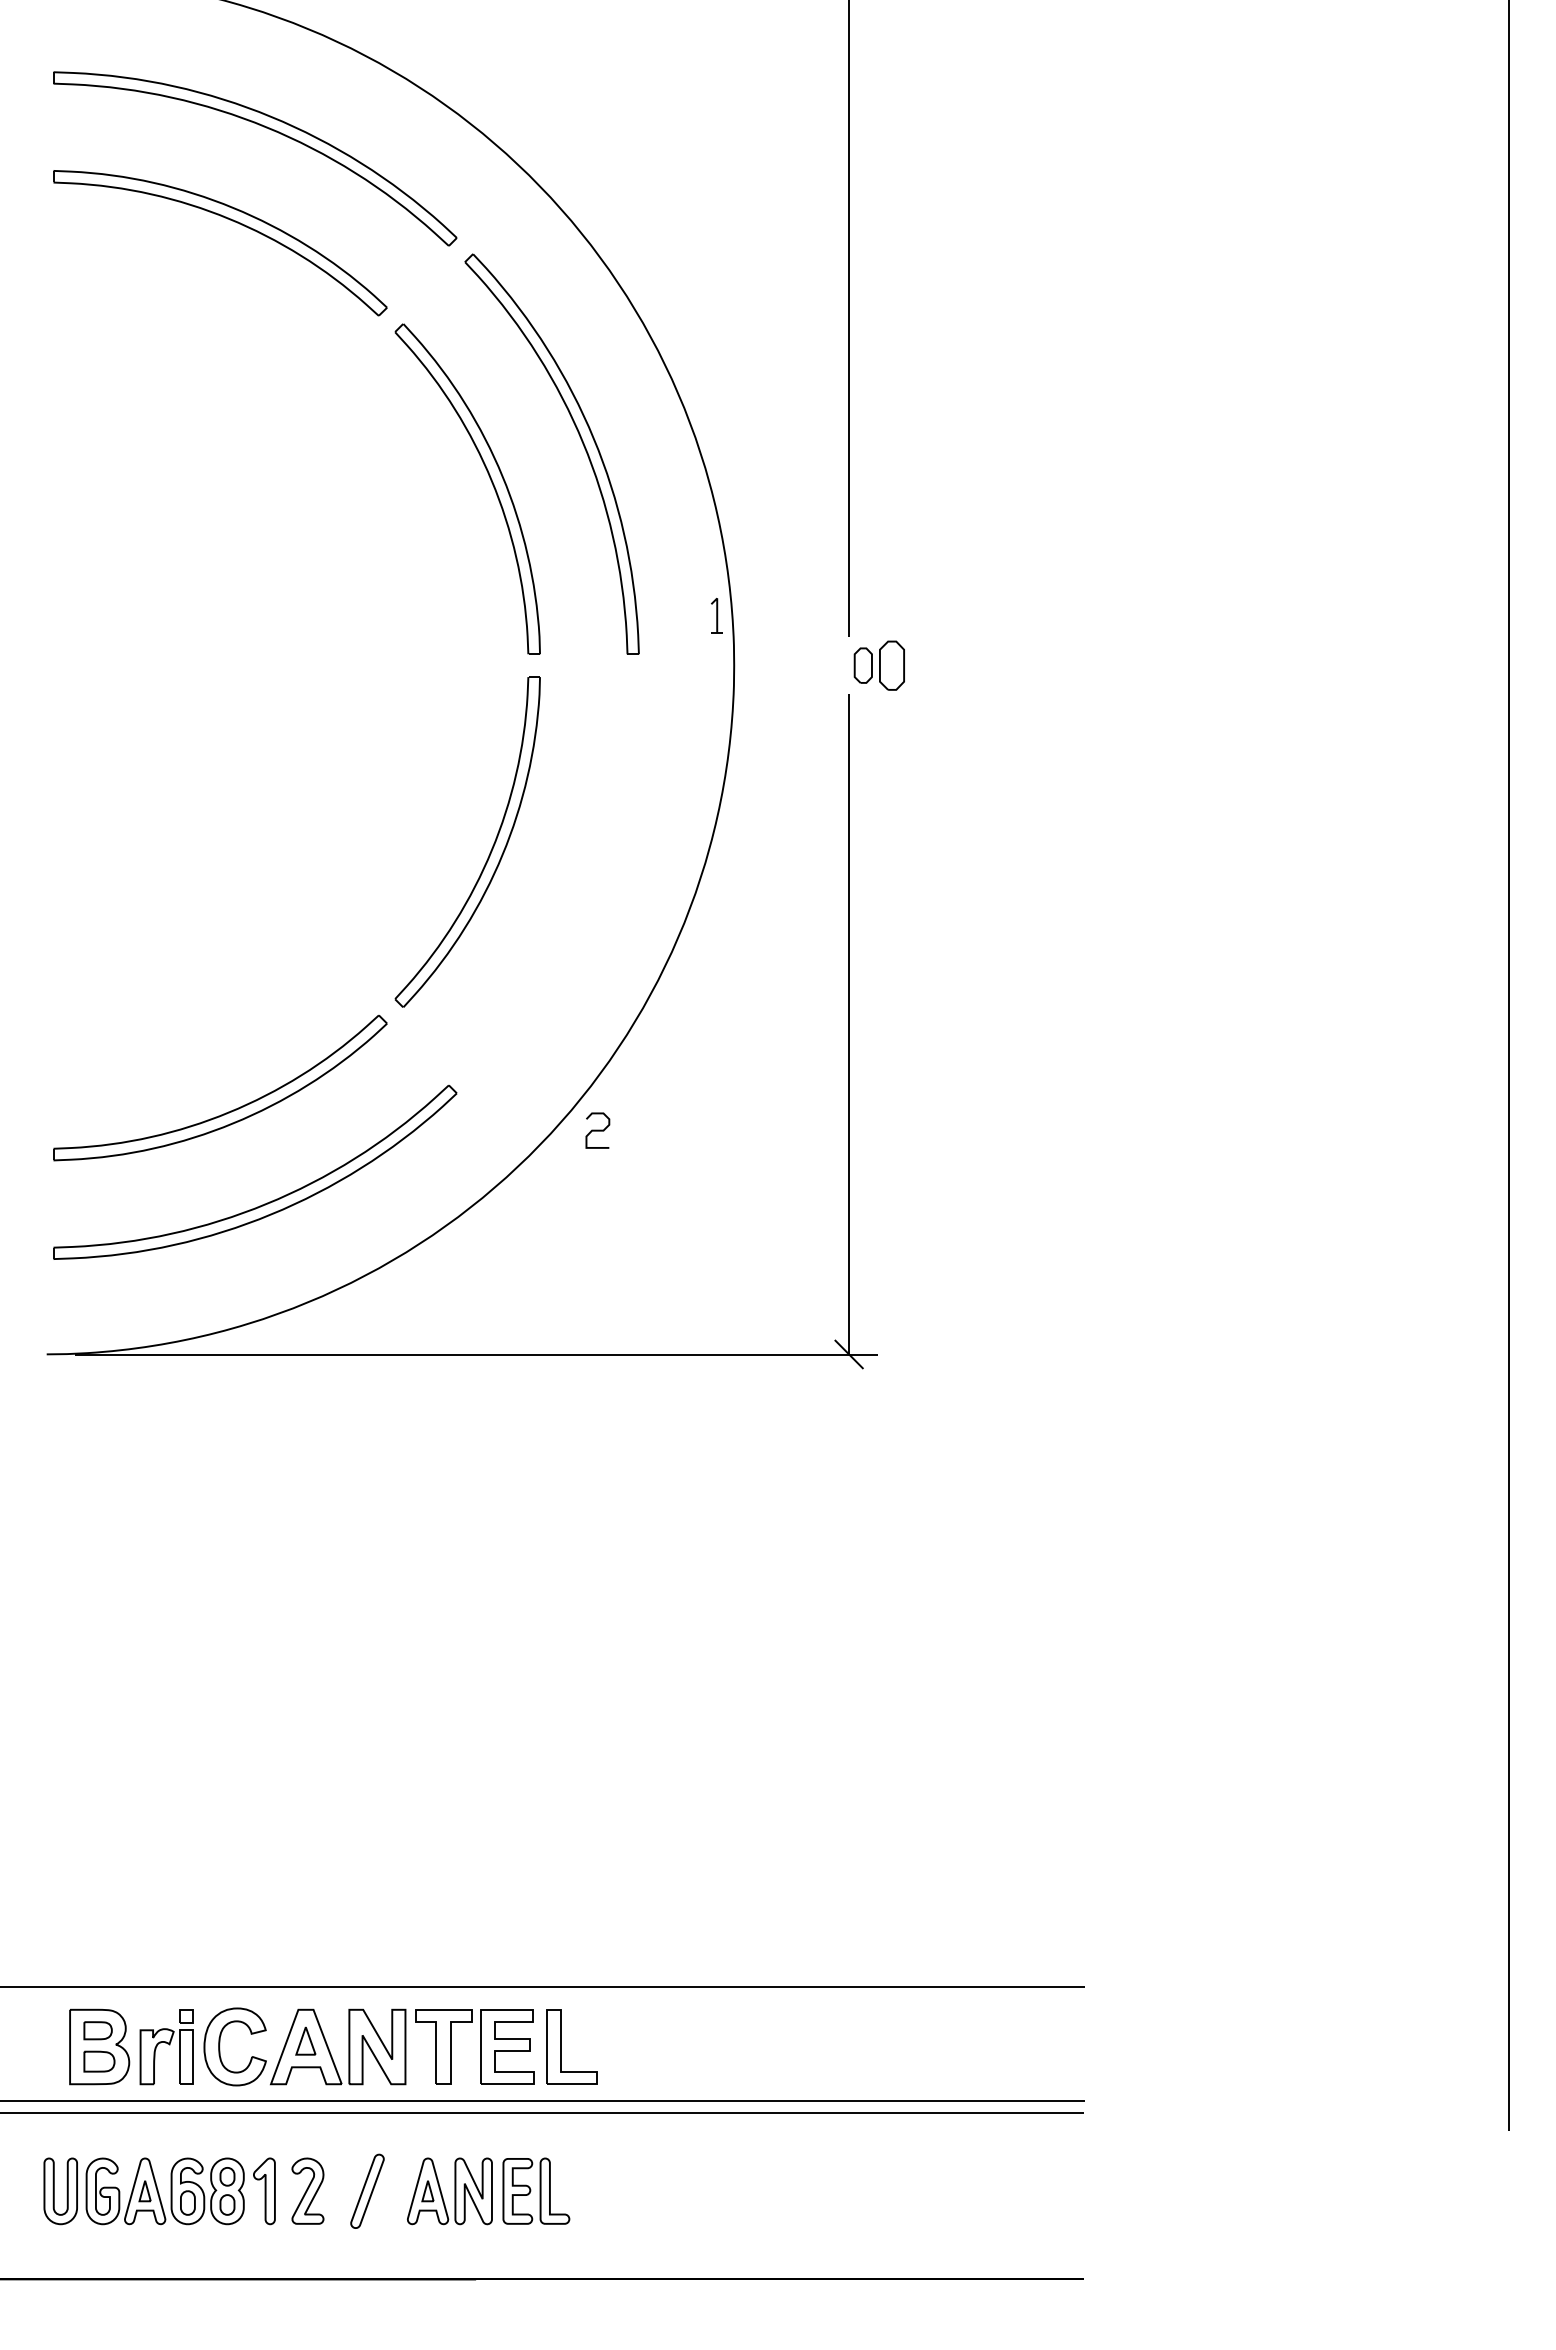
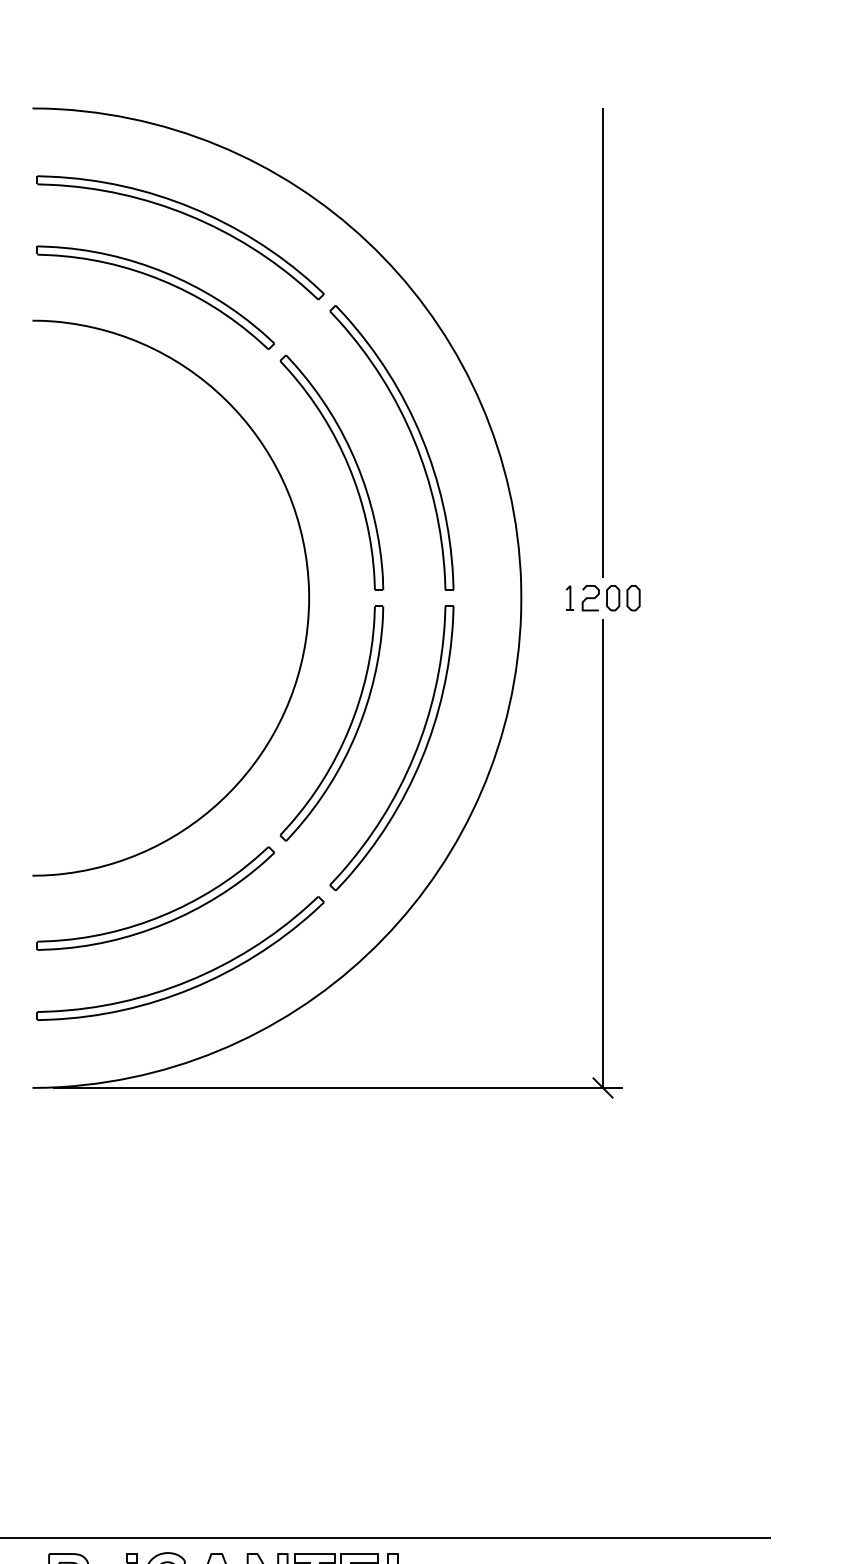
part: (716, 615) -> (569, 598), moved
curve: (434, 665) -> (308, 598), added
part: (891, 665) -> (633, 598), size x0.71
part: (582, 886) -> (413, 755), added
curve: (597, 1130) -> (590, 598), moved

